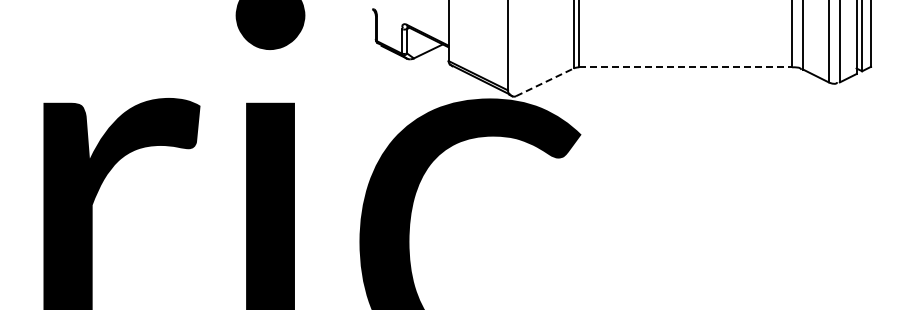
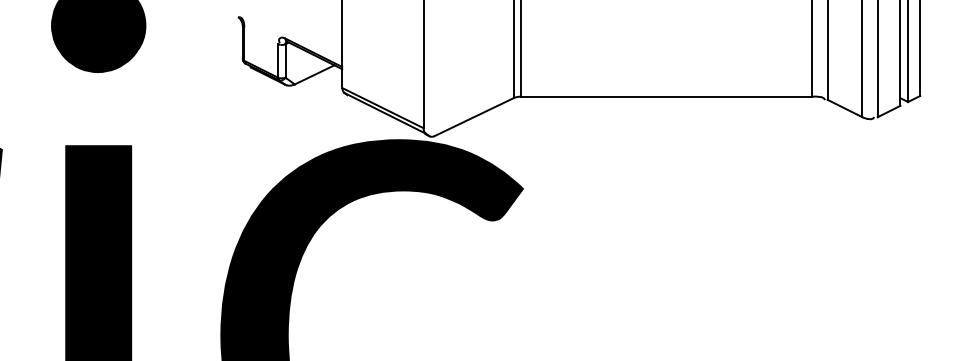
line: (686, 67) -> (667, 96), dashed -> solid
line: (545, 82) -> (474, 117), dashed -> solid

